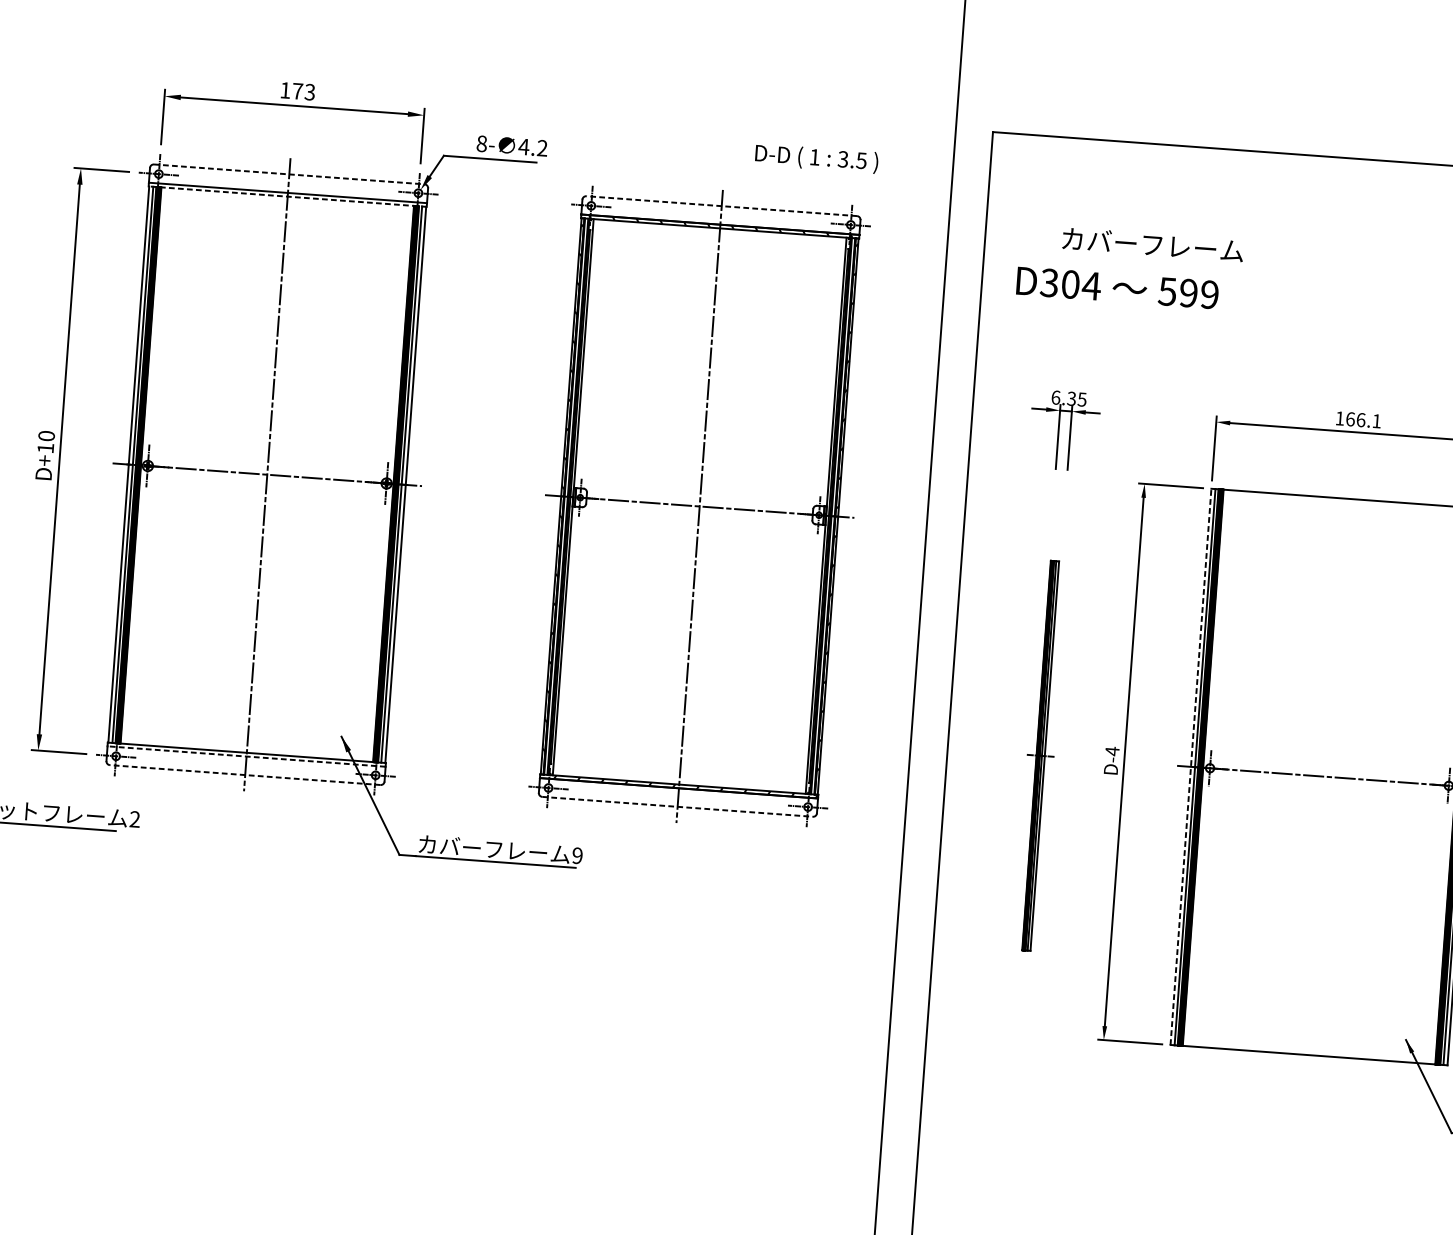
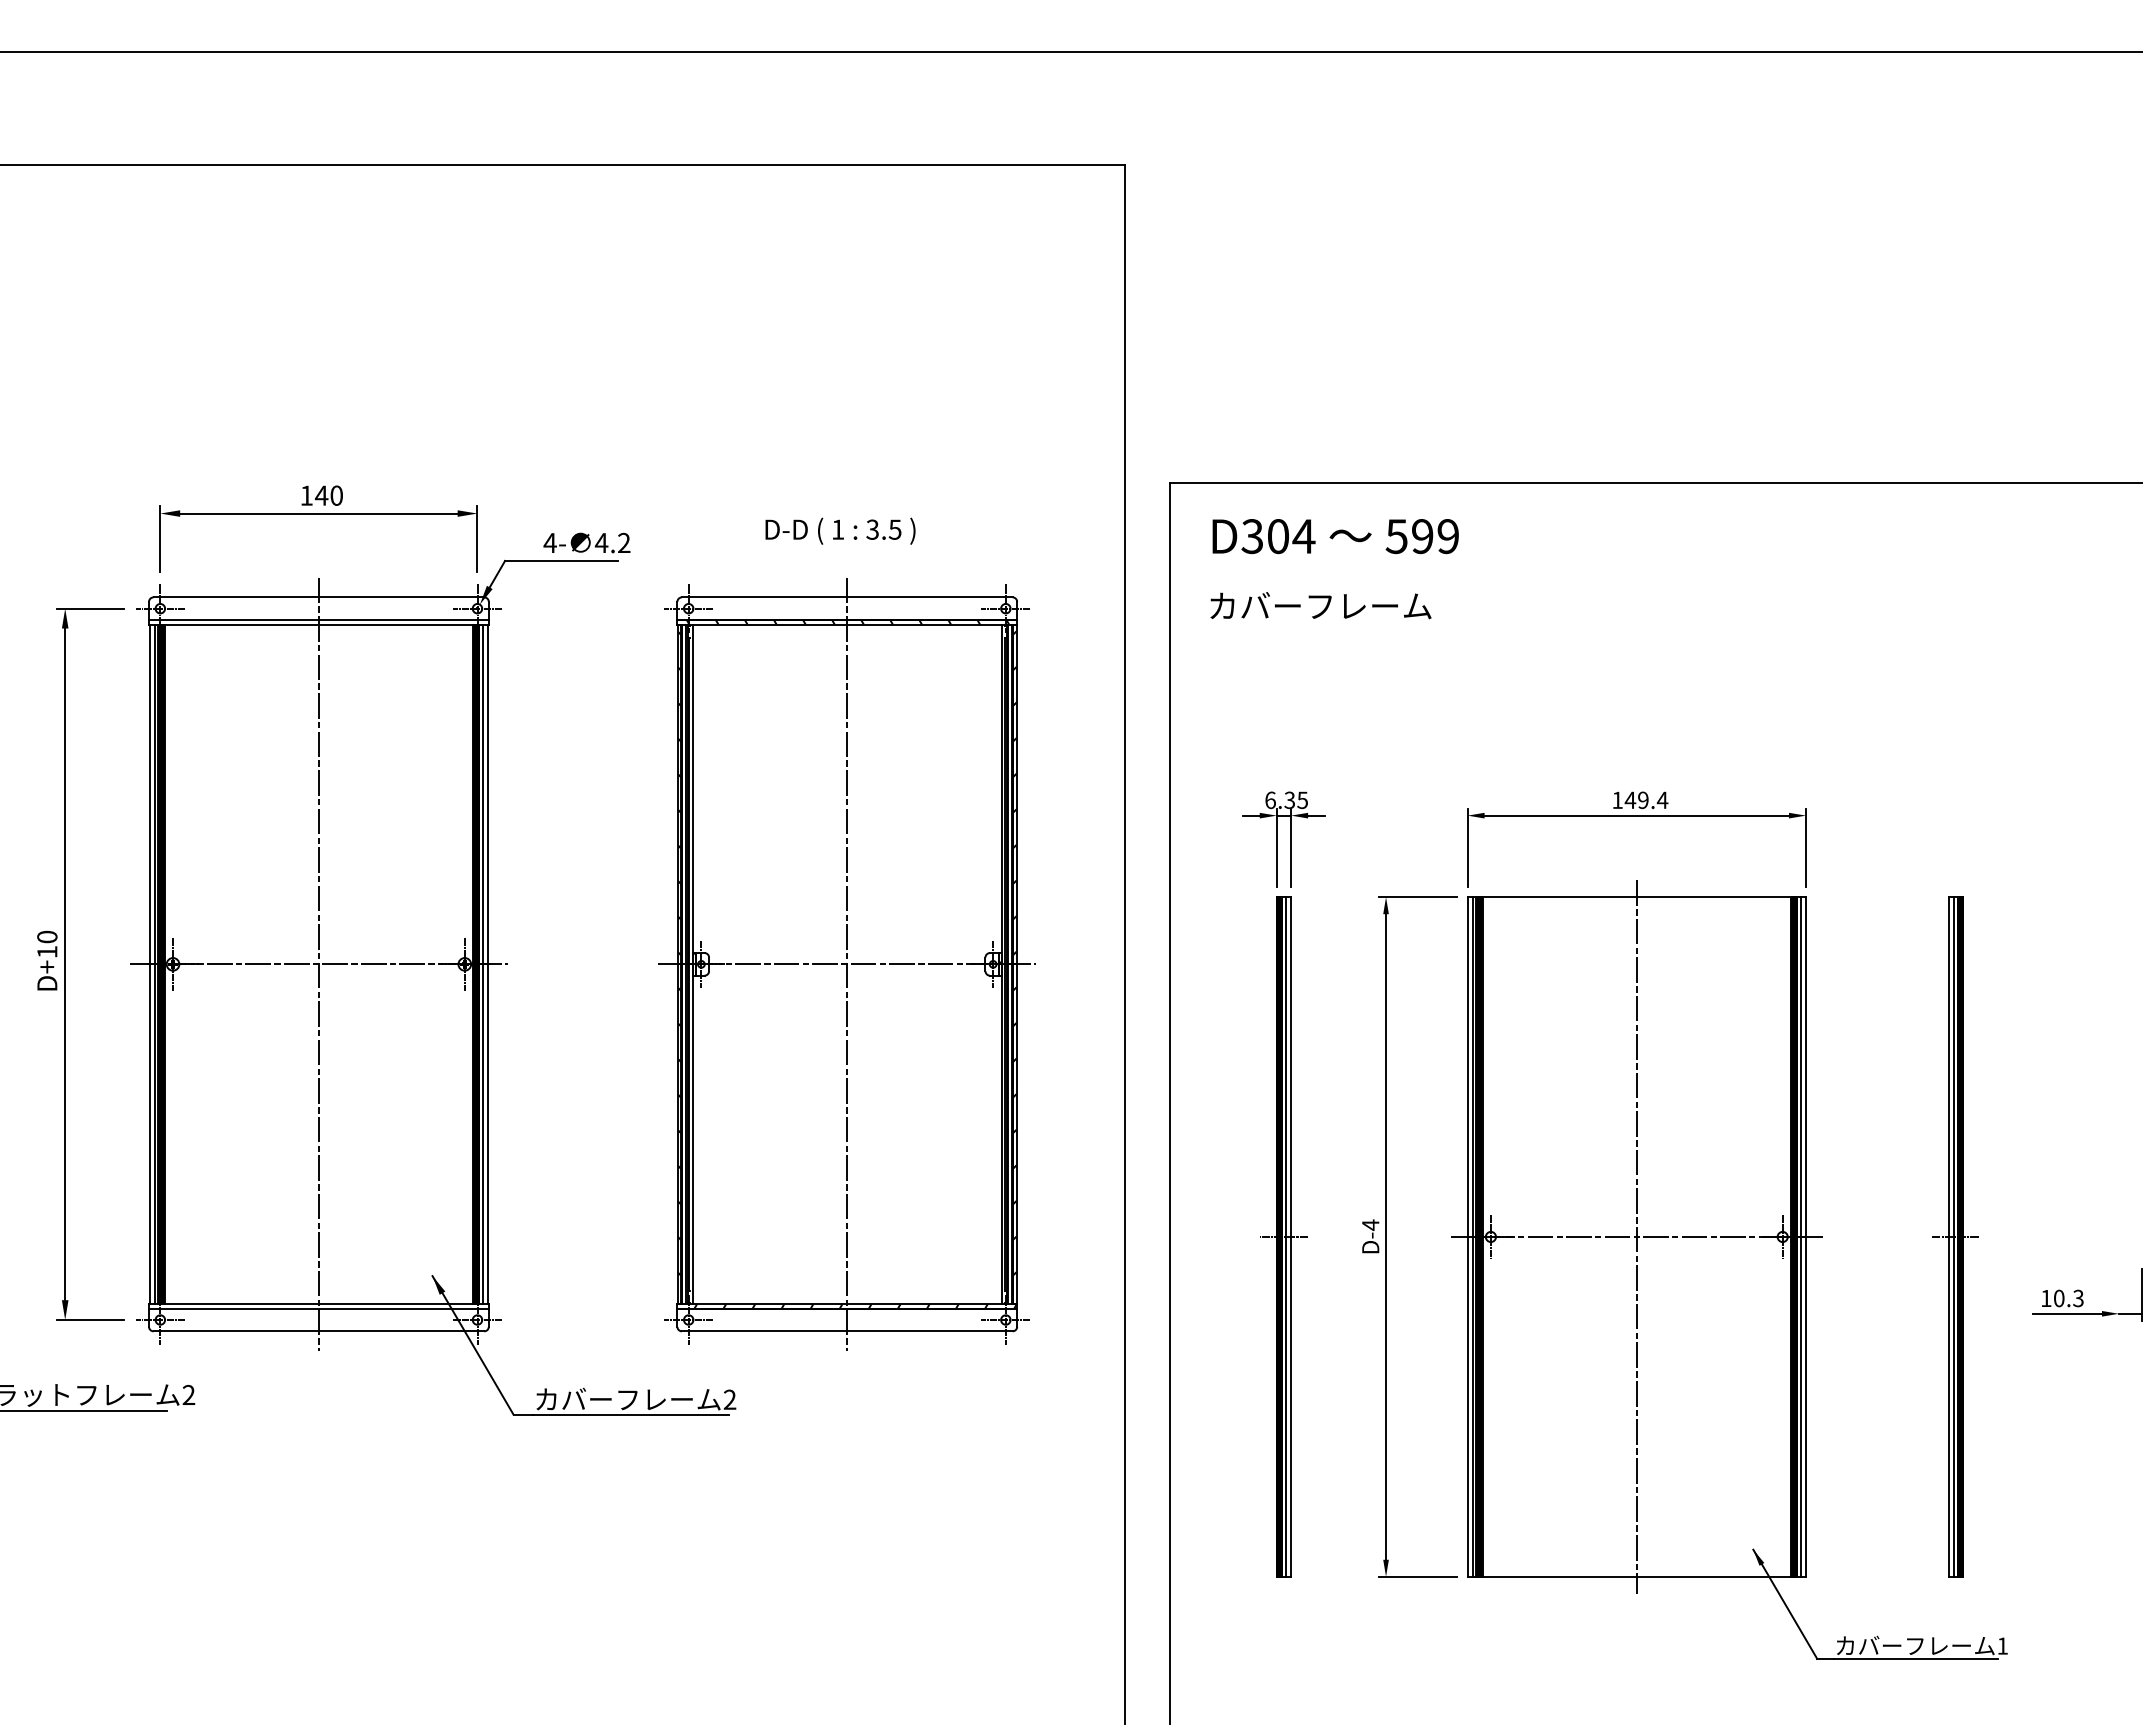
text: (303, 91) -> (328, 495), 173 -> 140
text: (481, 144) -> (549, 543), 8- -> 4-
text: (816, 158) -> (840, 530), moved
line: (289, 174) -> (319, 597), dashed -> solid
line: (287, 196) -> (318, 624), dashed -> solid
line: (721, 206) -> (846, 597), dashed -> solid
text: (1152, 244) -> (1320, 605), moved
text: (1117, 287) -> (1335, 536), moved
text: (1363, 420) -> (1646, 800), 166.1 -> 149.4
part: (1040, 755) -> (1283, 1236), size x1.43
line: (246, 756) -> (318, 1308), dashed -> solid
line: (1190, 766) -> (1467, 1236), dashed -> solid
line: (244, 775) -> (318, 1331), dashed -> solid
line: (1329, 776) -> (1636, 1236), added
line: (677, 806) -> (847, 1331), dashed -> solid
text: (577, 855) -> (729, 1399), 9 -> 2

